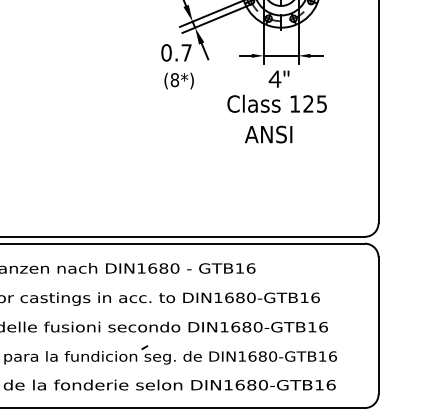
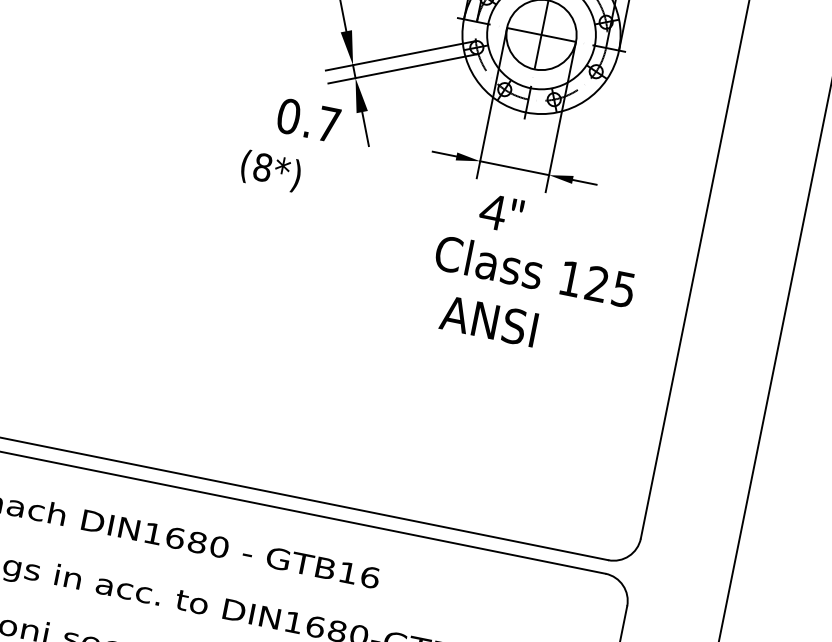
text: (178, 80) -> (269, 169), moved
text: (276, 103) -> (533, 270), moved
text: (268, 134) -> (488, 320), moved

